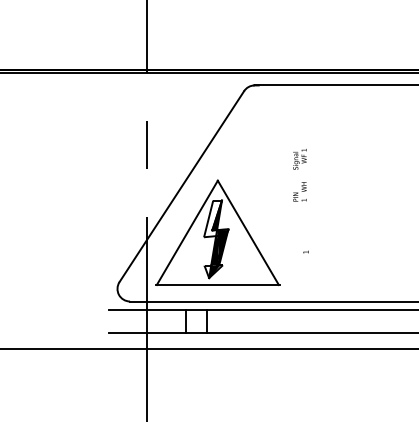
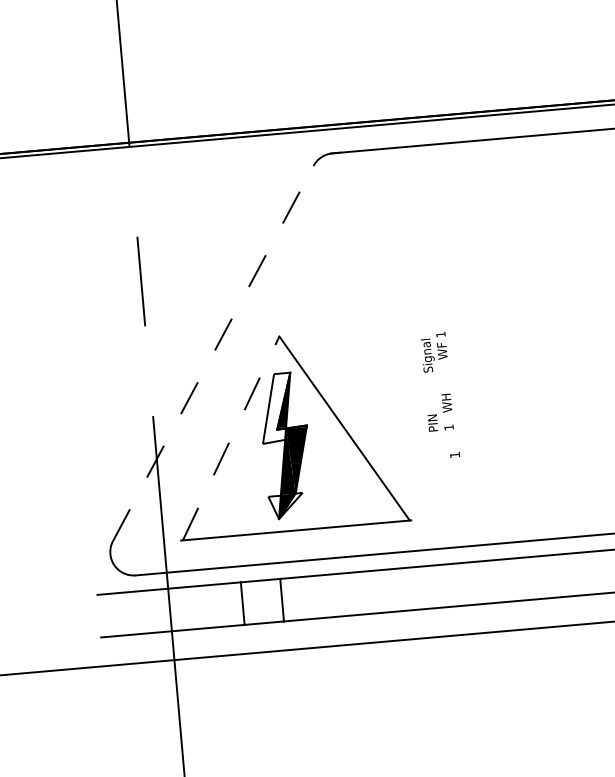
text: (299, 175) -> (436, 382), moved
line: (181, 186) -> (212, 353), solid -> dashed
line: (187, 232) -> (231, 437), solid -> dashed

